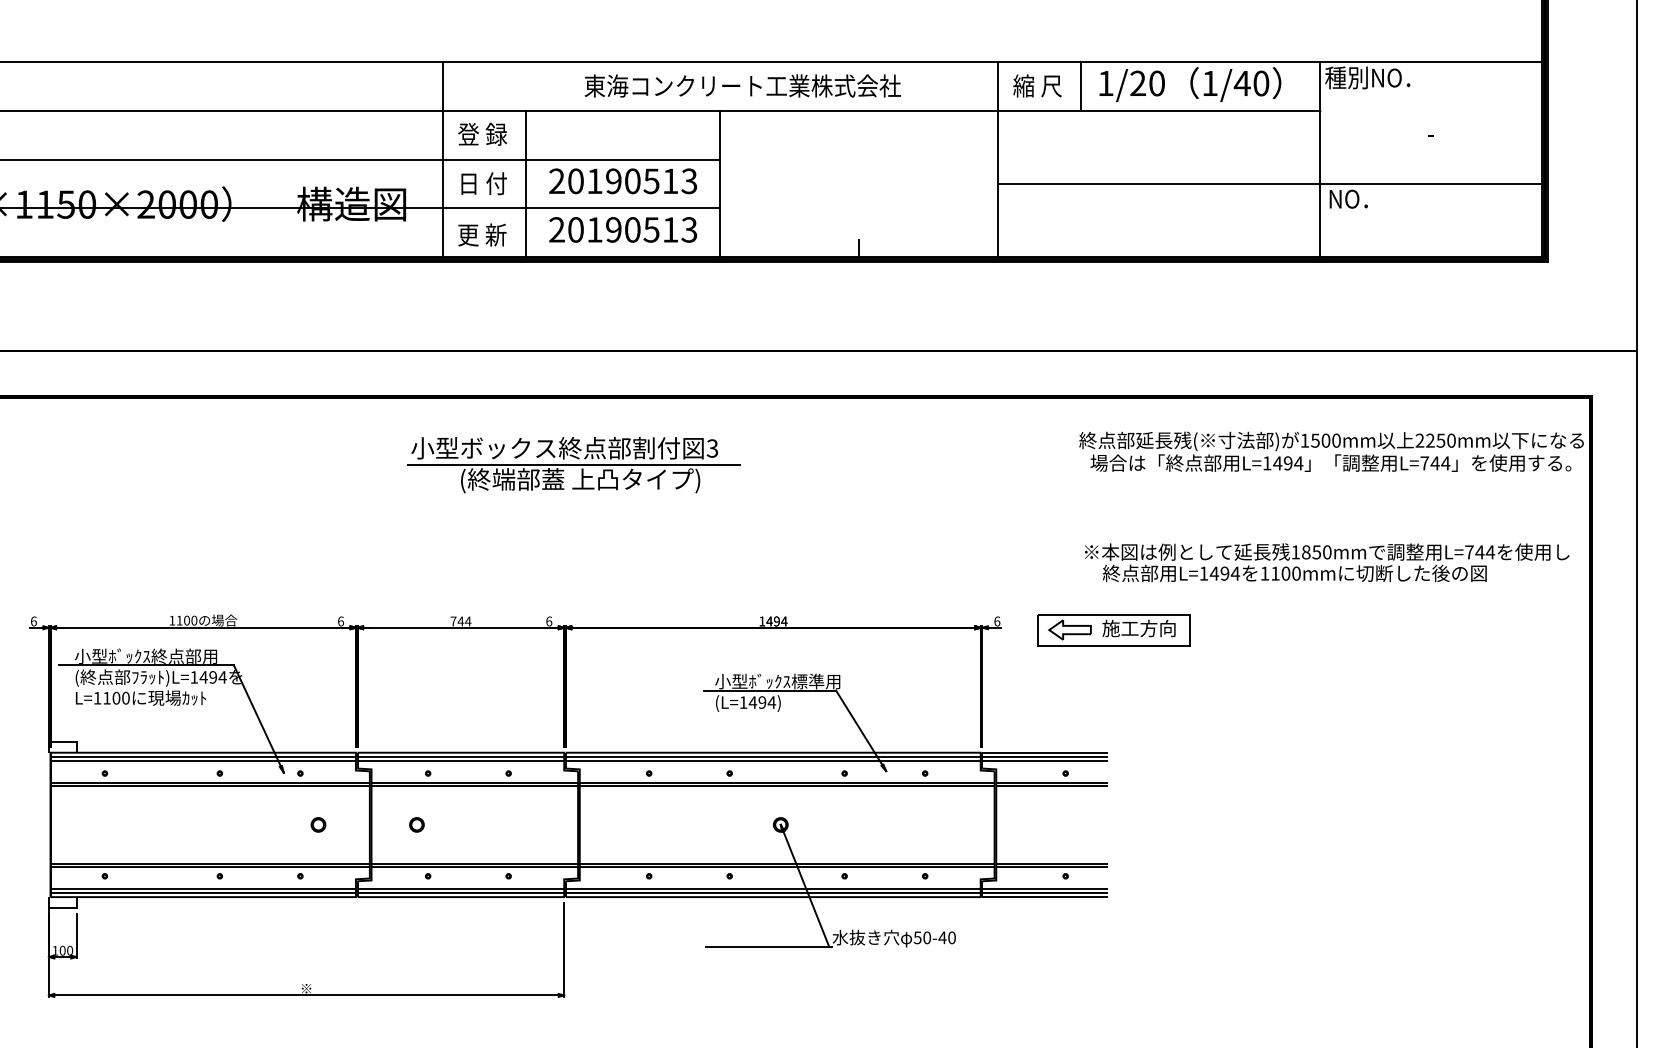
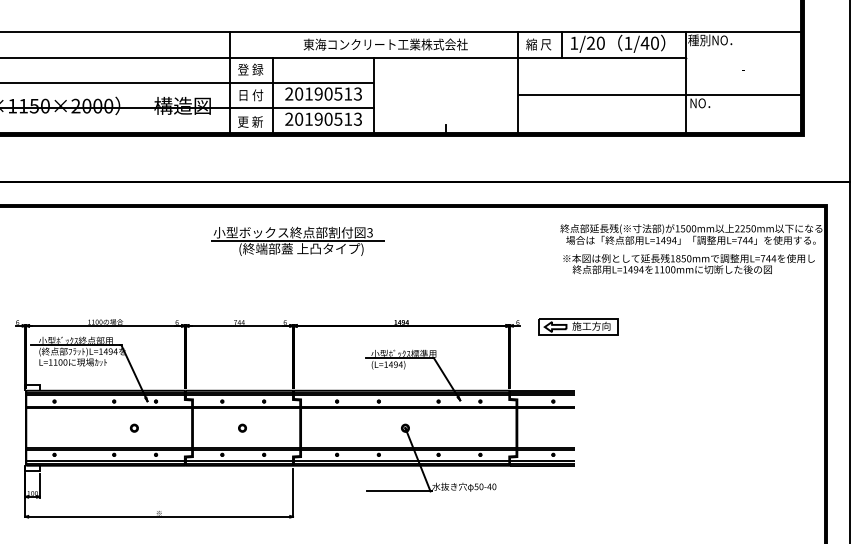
text: (1325, 563) -> (688, 264), moved
part: (316, 823) -> (133, 427), moved
part: (416, 823) -> (242, 427), moved

